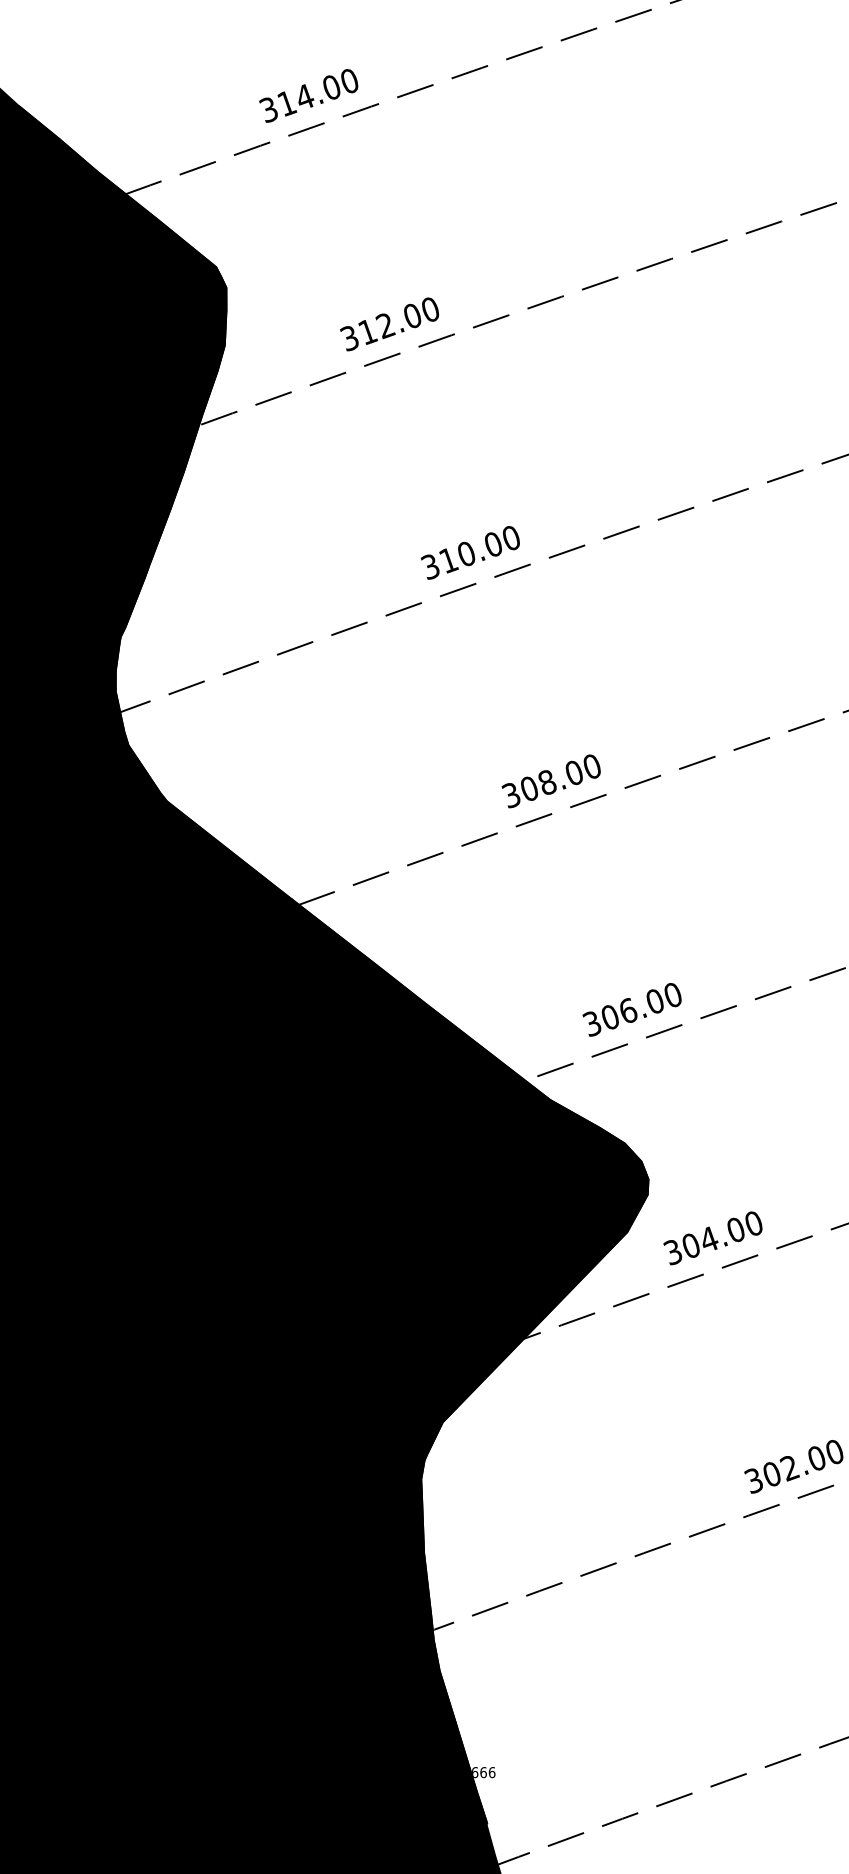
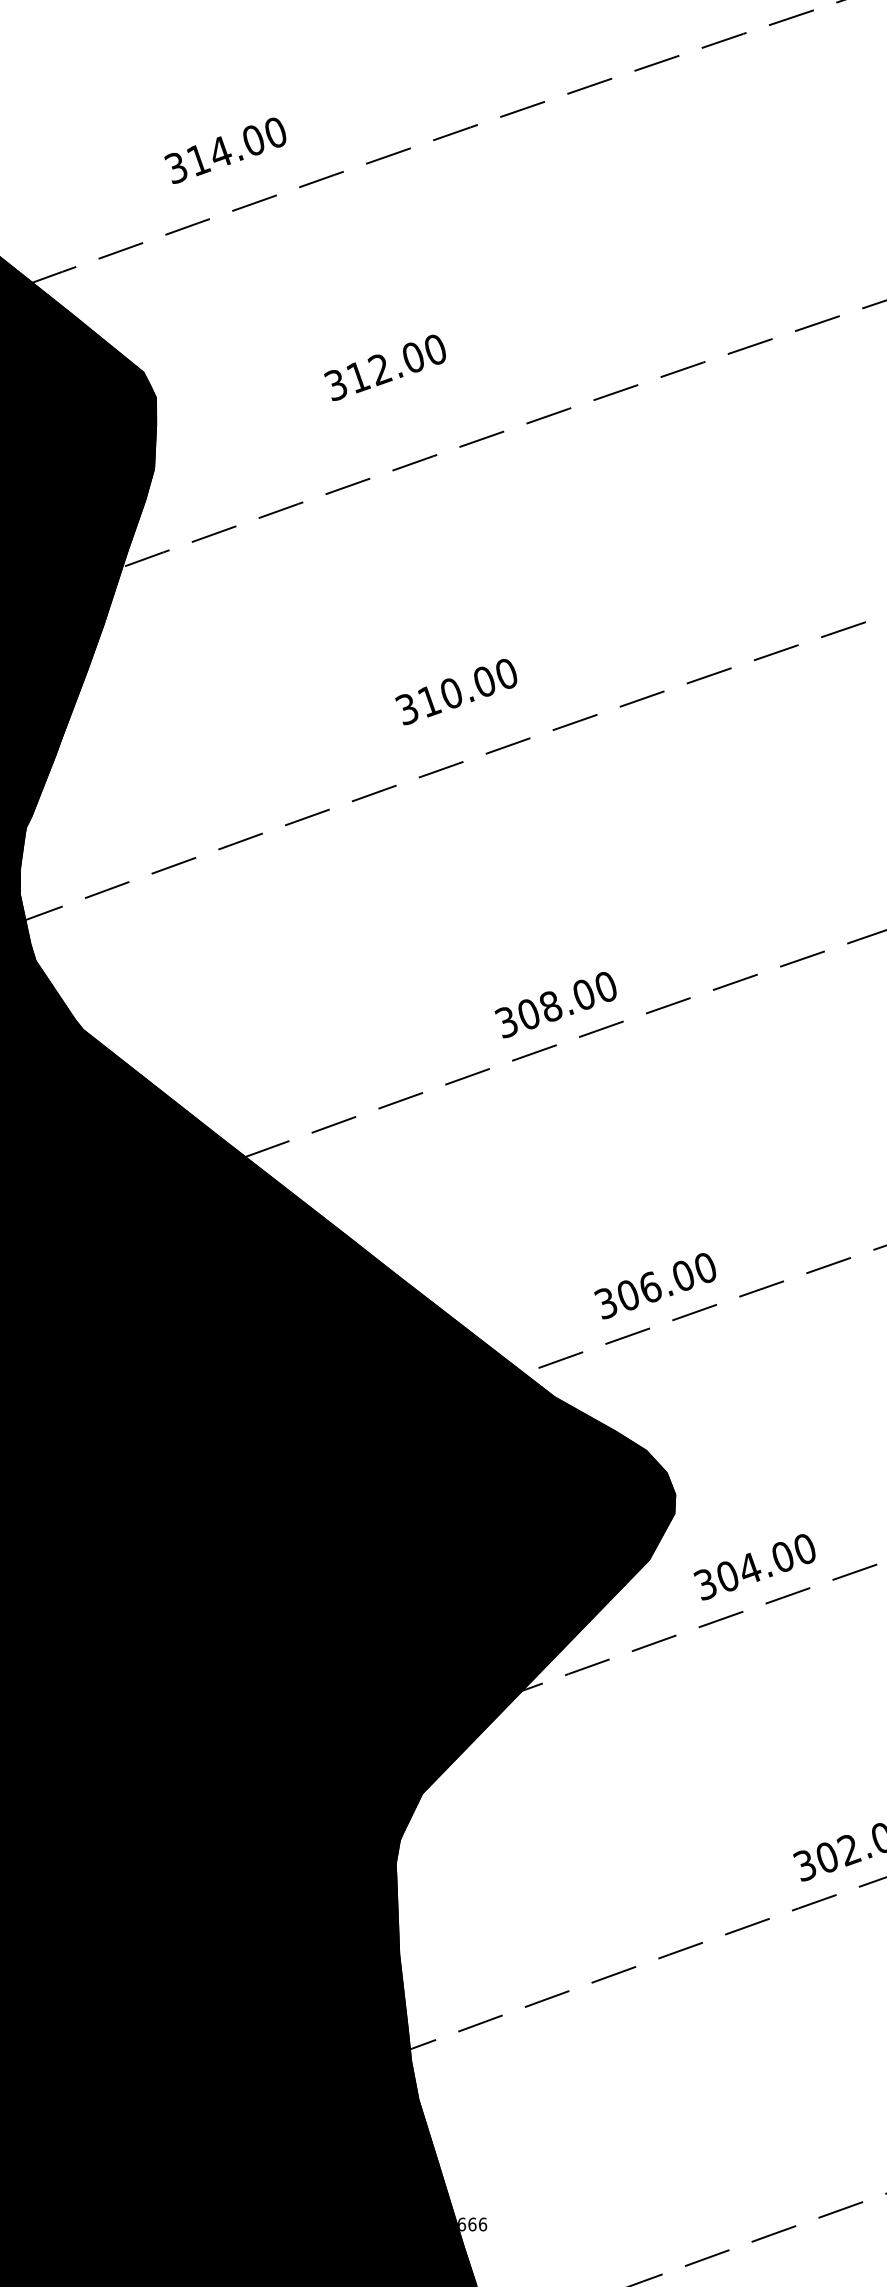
text: (308, 95) -> (225, 150), moved
text: (389, 324) -> (384, 368), moved
text: (469, 552) -> (455, 691), moved

